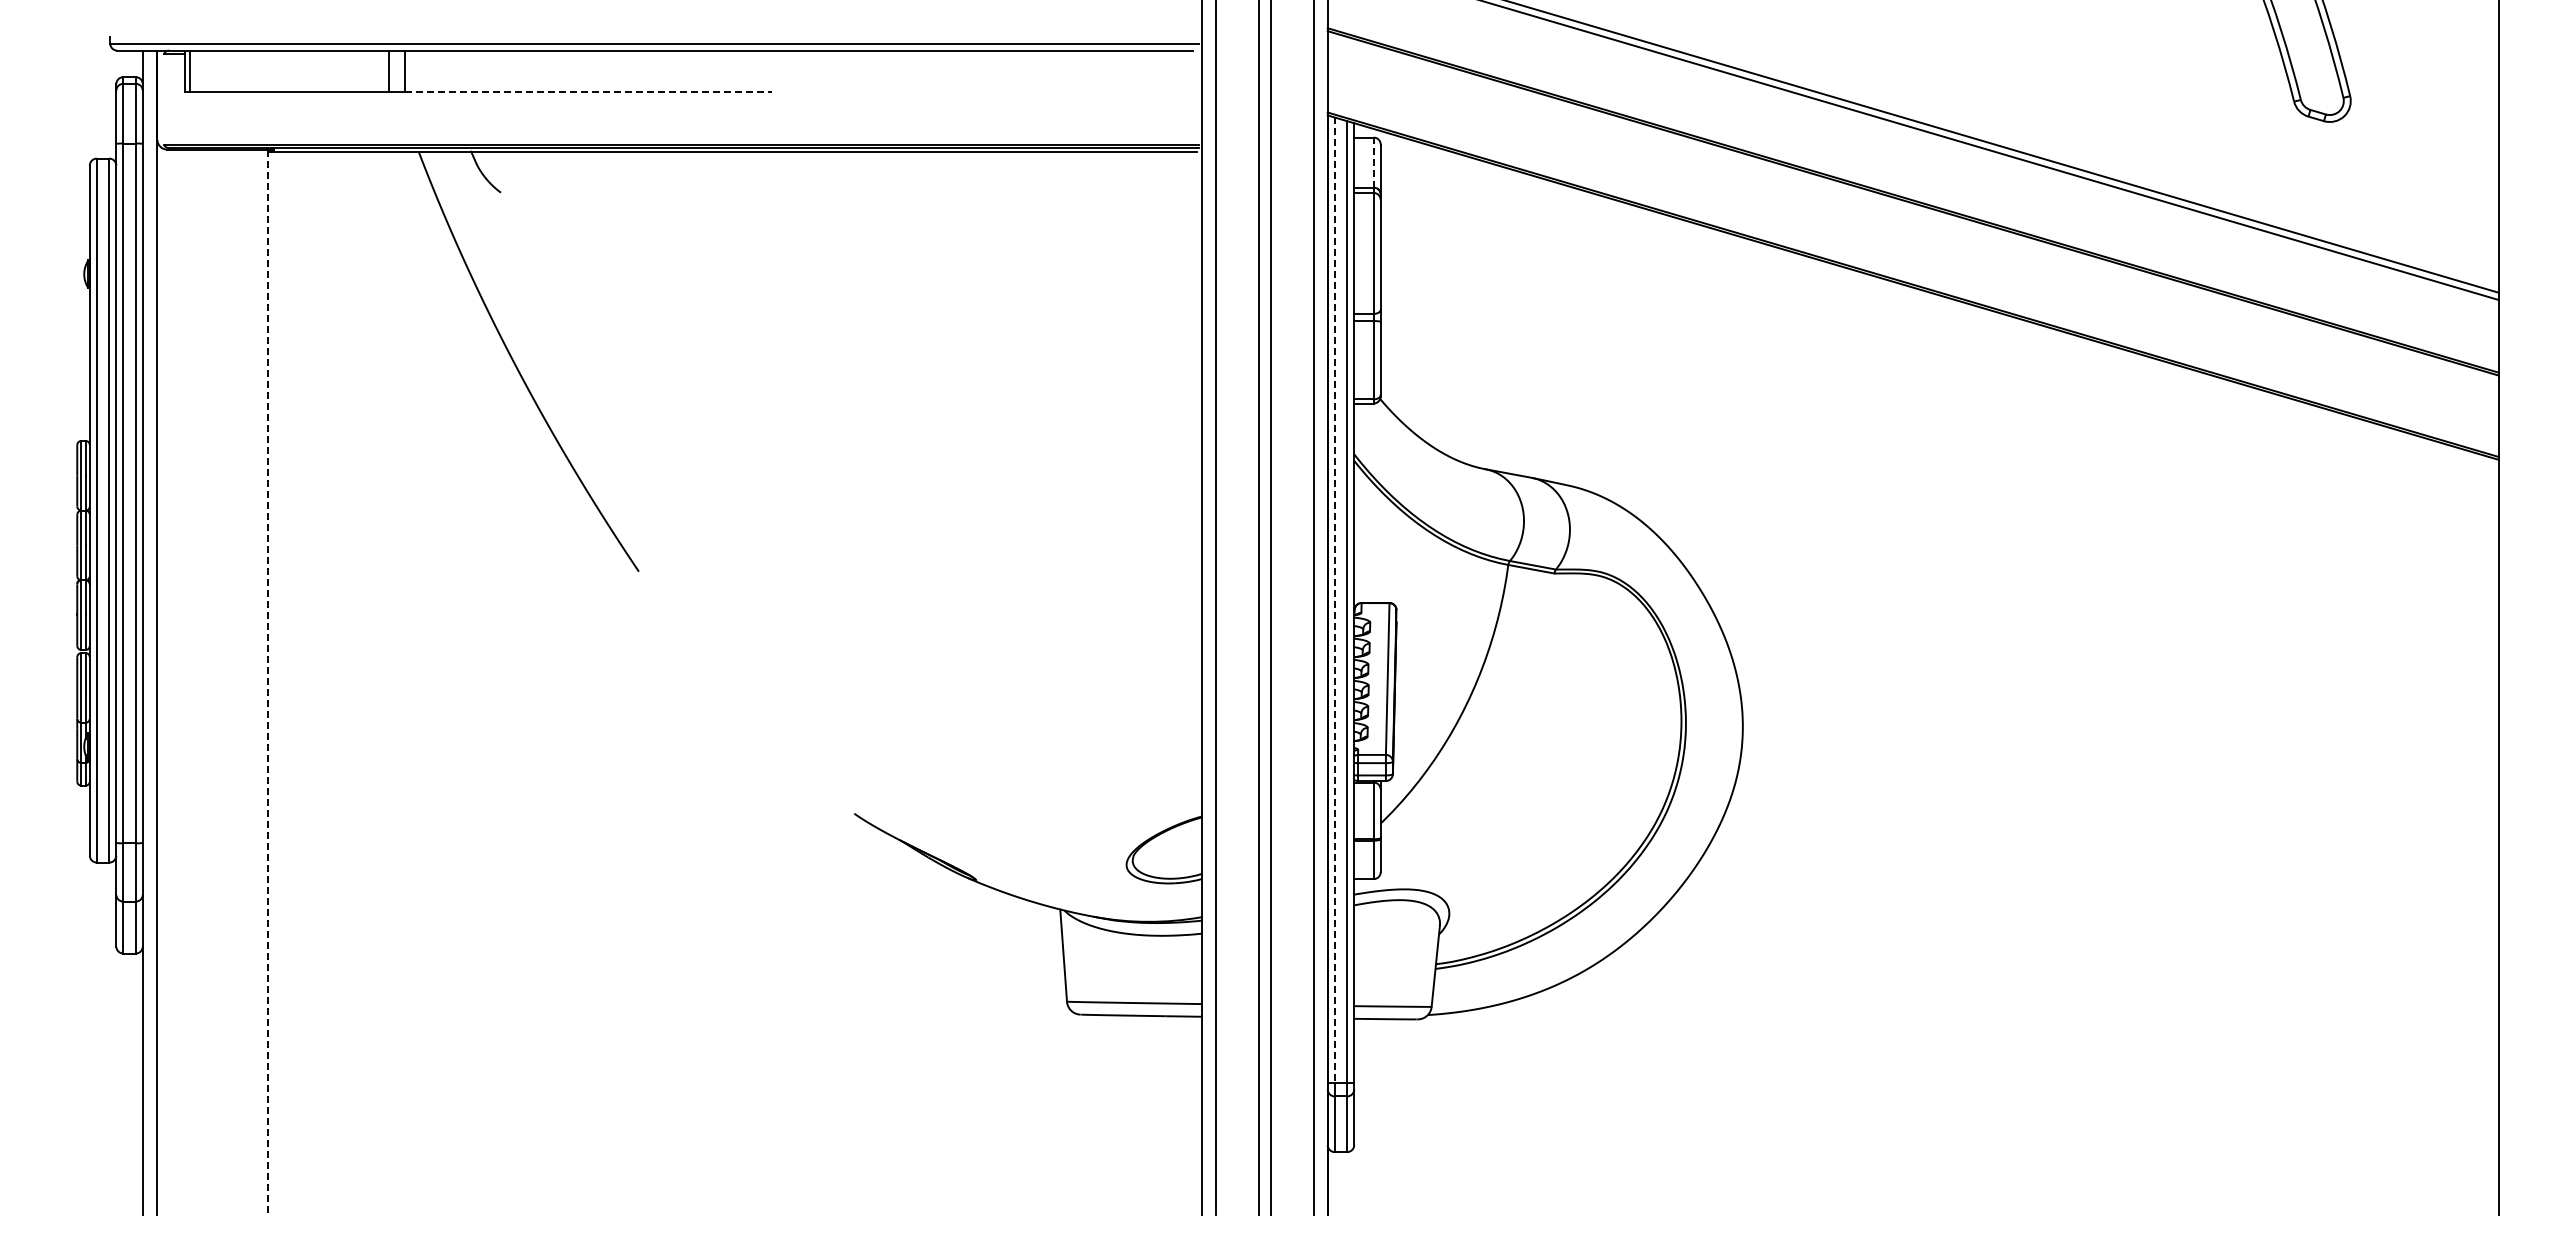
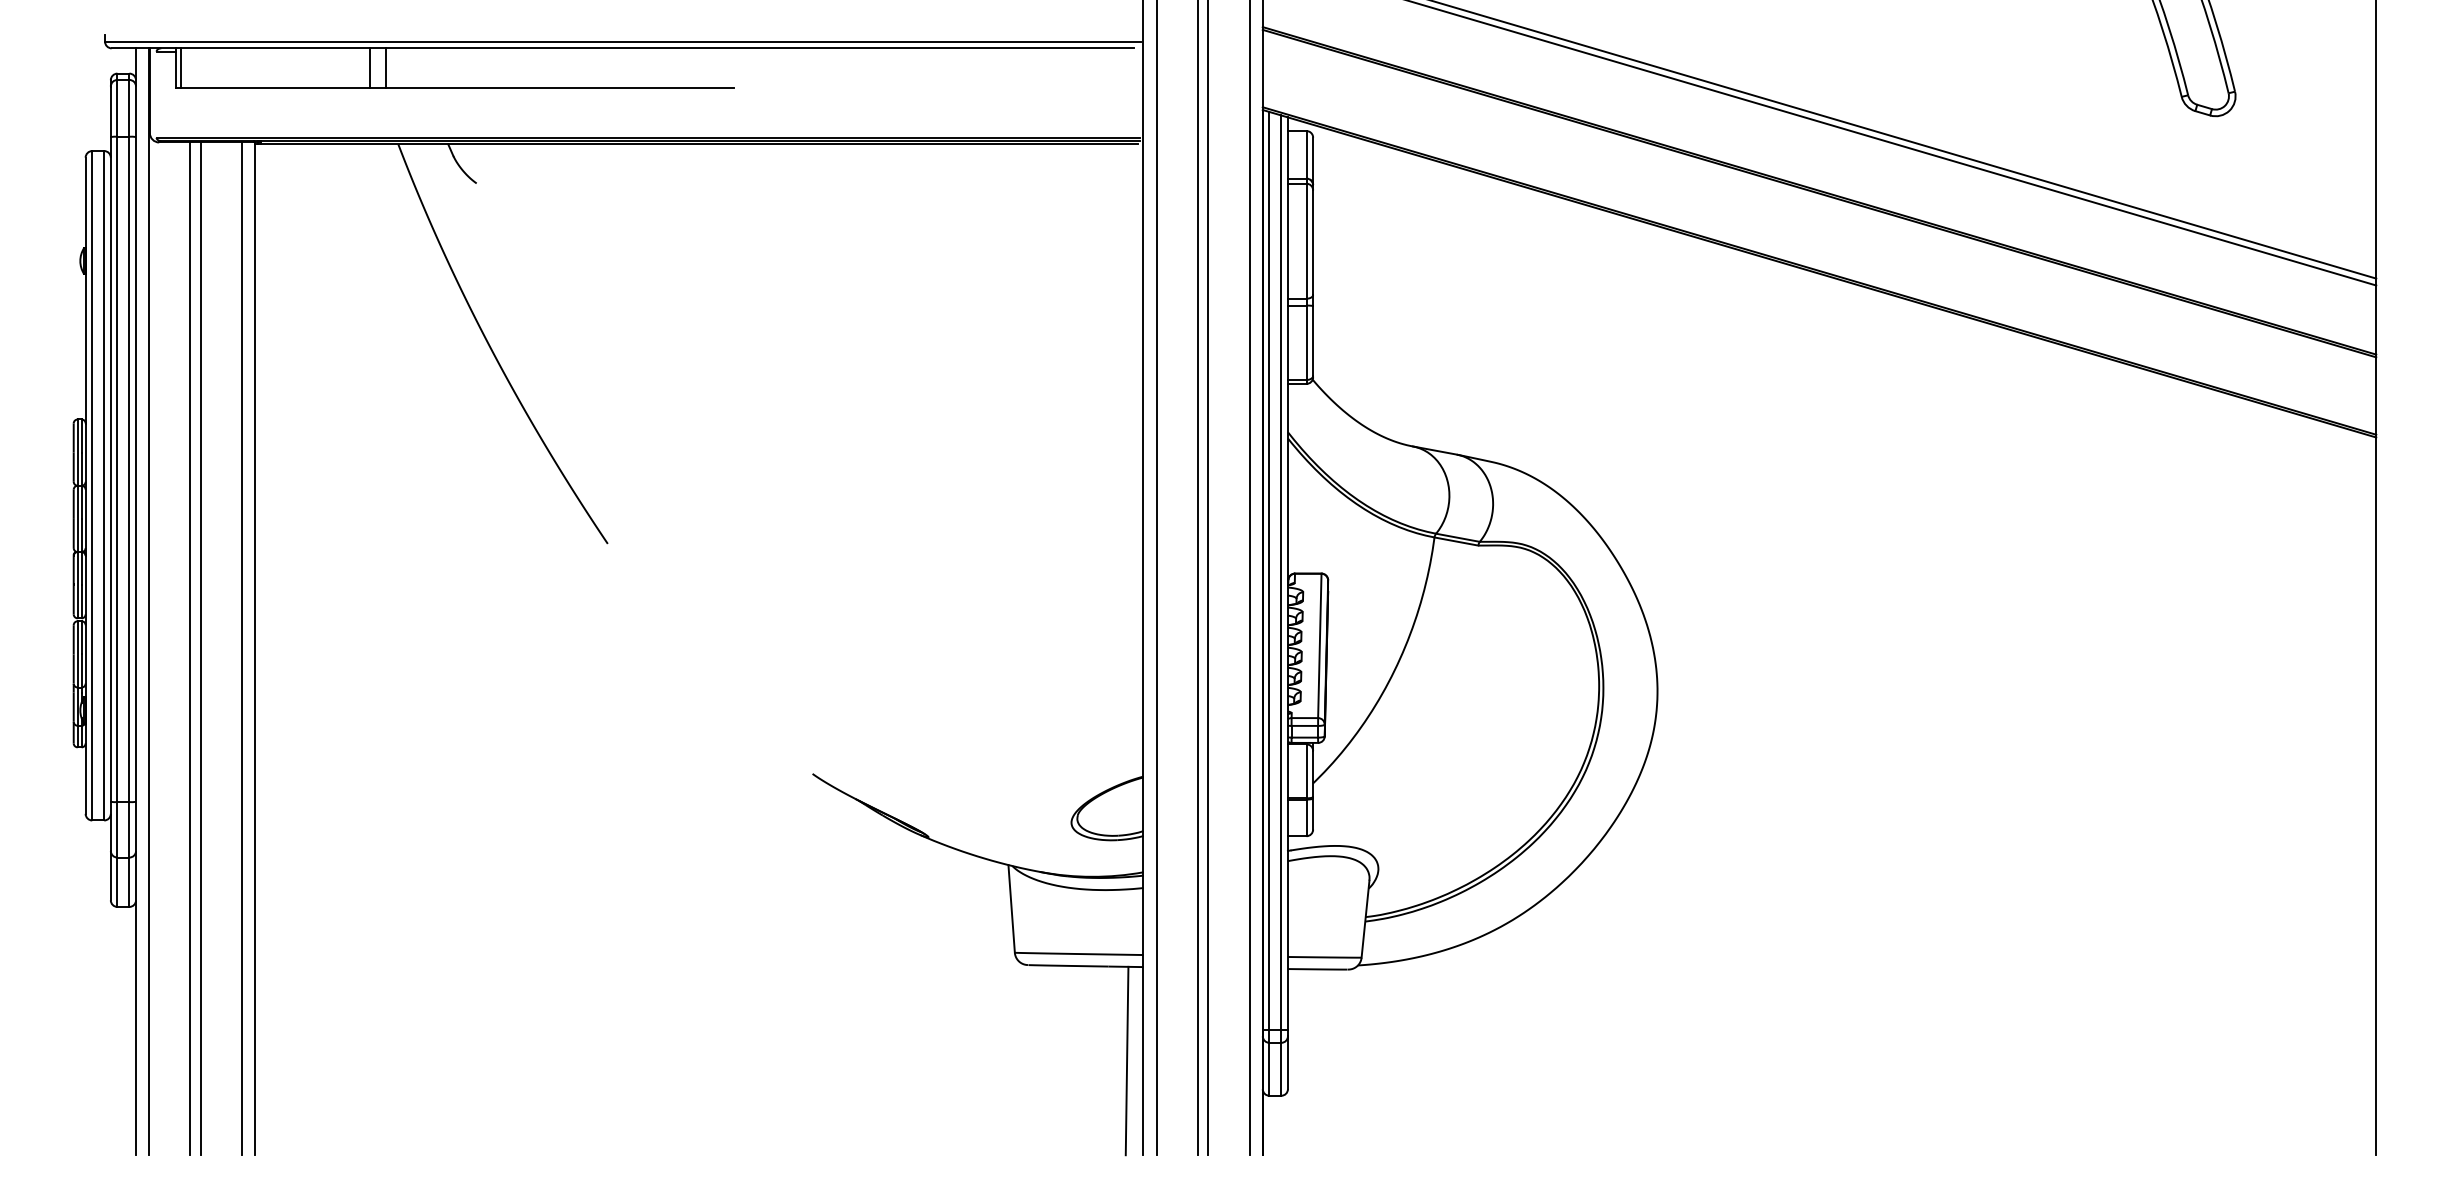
line: (589, 92) -> (560, 88), dashed -> solid
line: (1373, 162) -> (1306, 154), dashed -> solid
line: (1334, 600) -> (1269, 571), dashed -> solid
line: (199, 681) -> (189, 648), added
line: (211, 681) -> (201, 648), added
line: (254, 681) -> (242, 648), added
line: (268, 682) -> (255, 649), dashed -> solid
line: (1184, 1115) -> (1126, 1060), added

